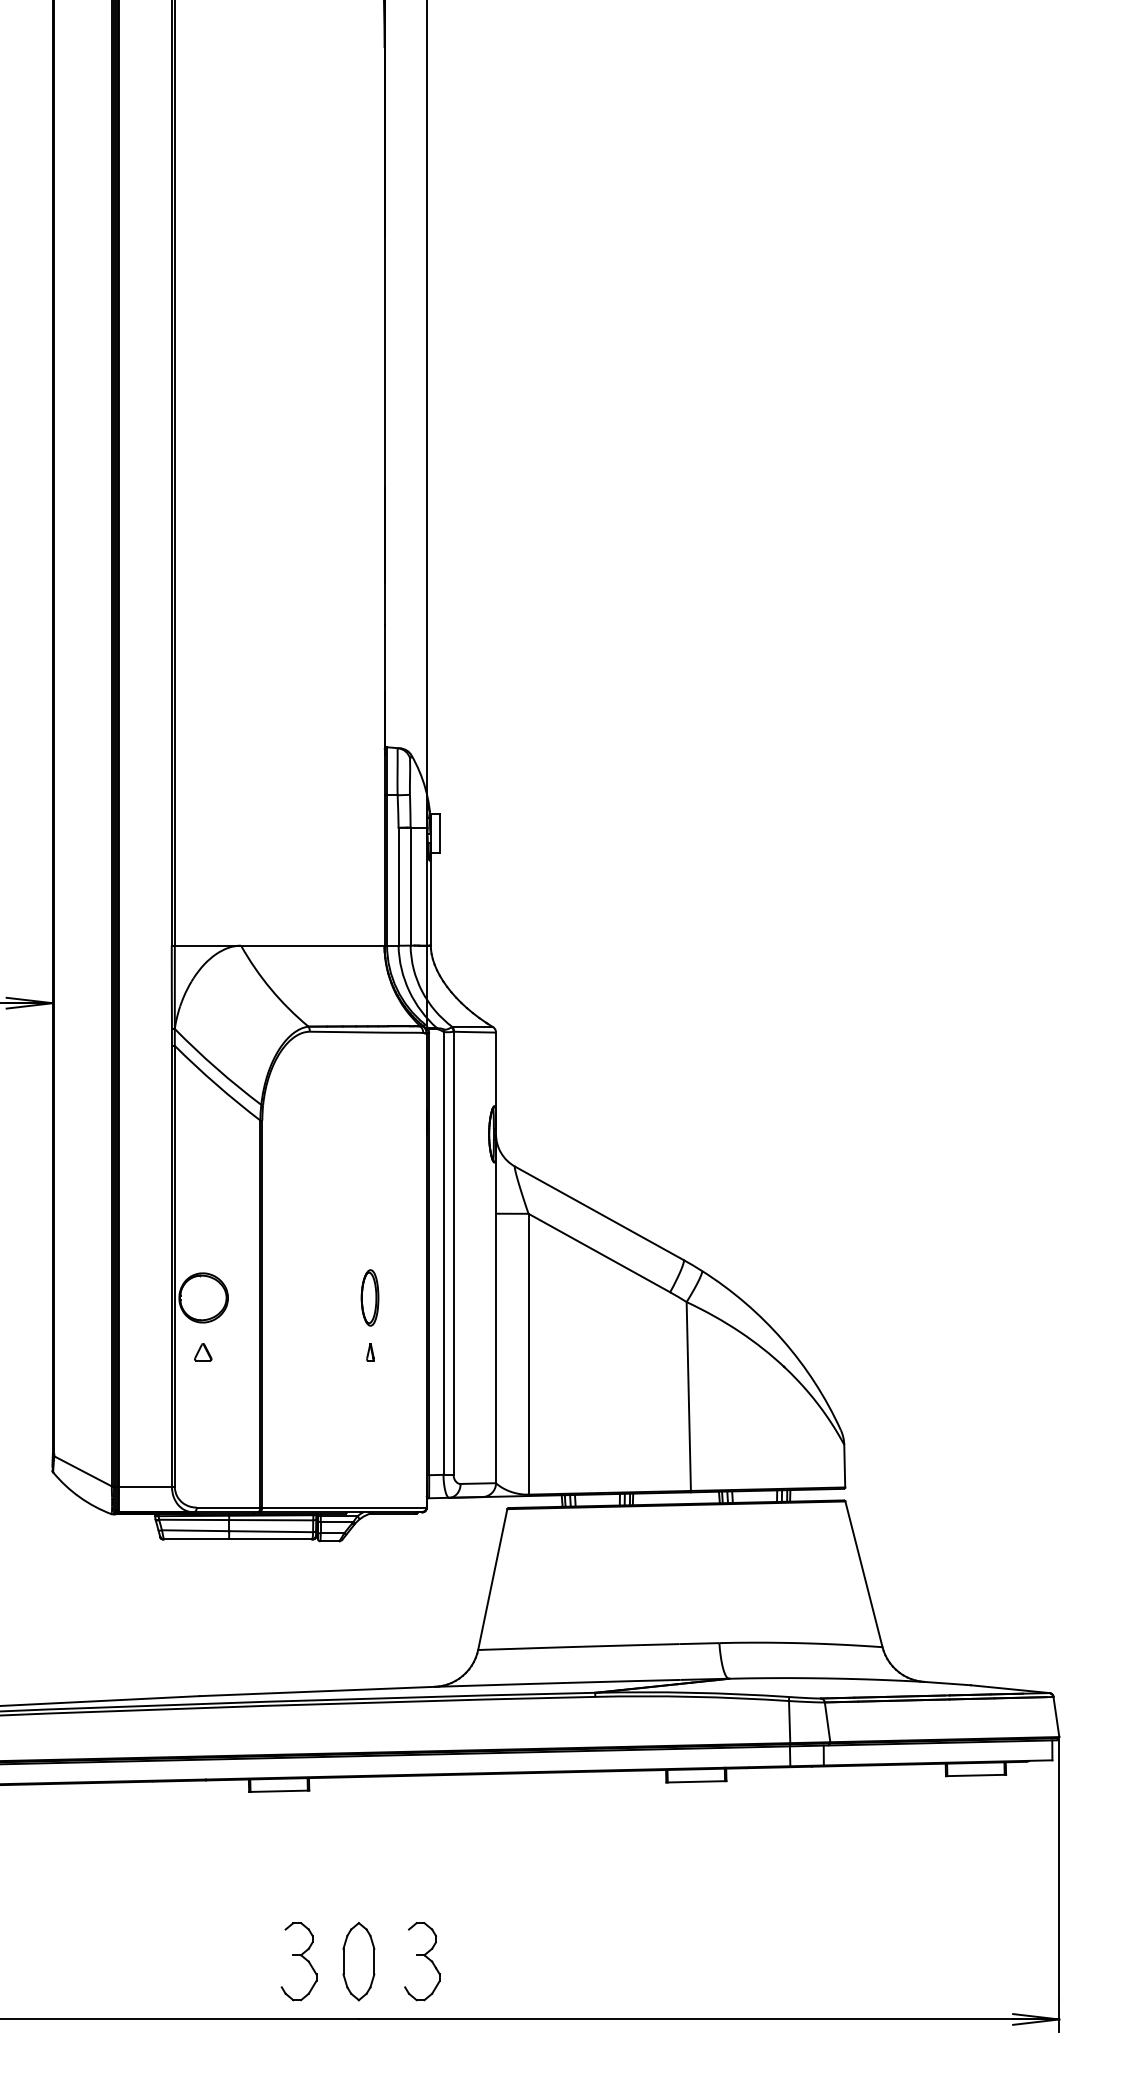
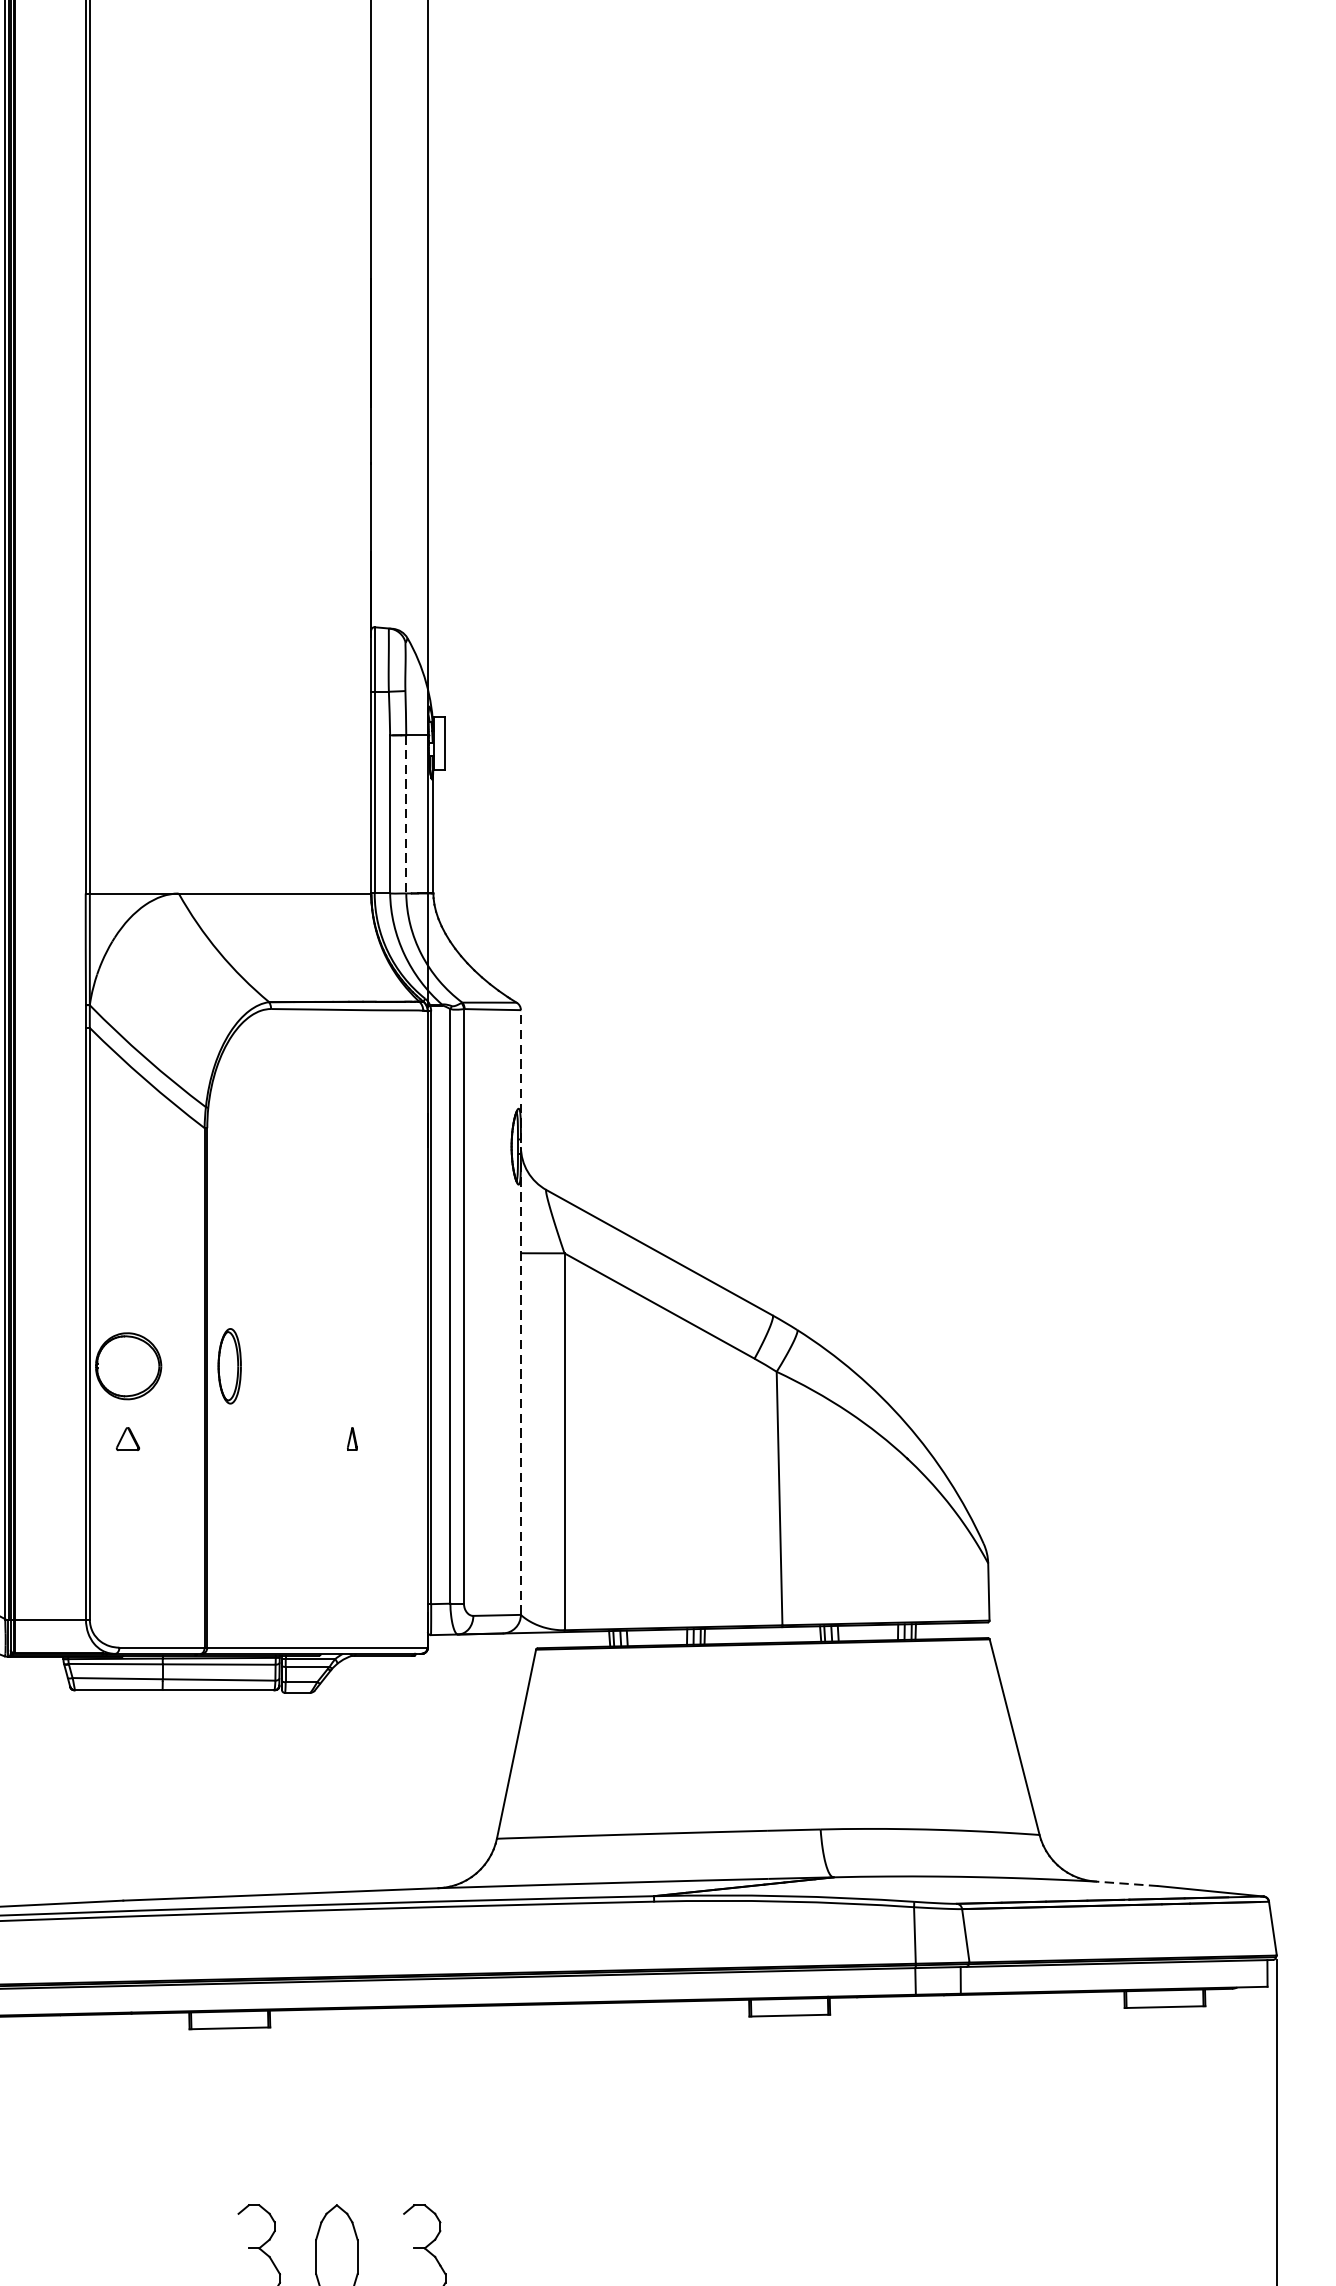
line: (410, 886) -> (406, 814), solid -> dashed
line: (496, 1257) -> (521, 1311), solid -> dashed
part: (369, 1297) -> (228, 1365), moved
line: (947, 1683) -> (1126, 1883), solid -> dashed

